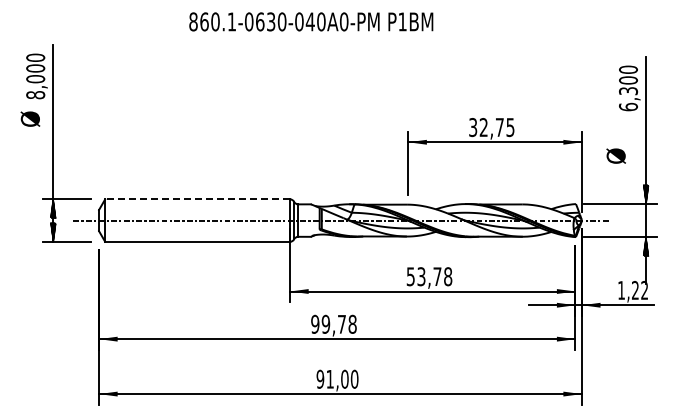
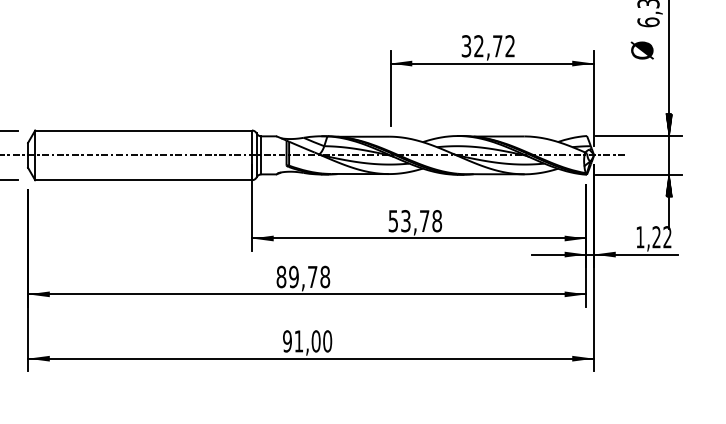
text: (510, 127) -> (510, 46), 32,75 -> 32,72
text: (615, 155) -> (641, 49), moved
line: (197, 199) -> (143, 130), dashed -> solid
text: (315, 324) -> (281, 277), 99,78 -> 89,78

